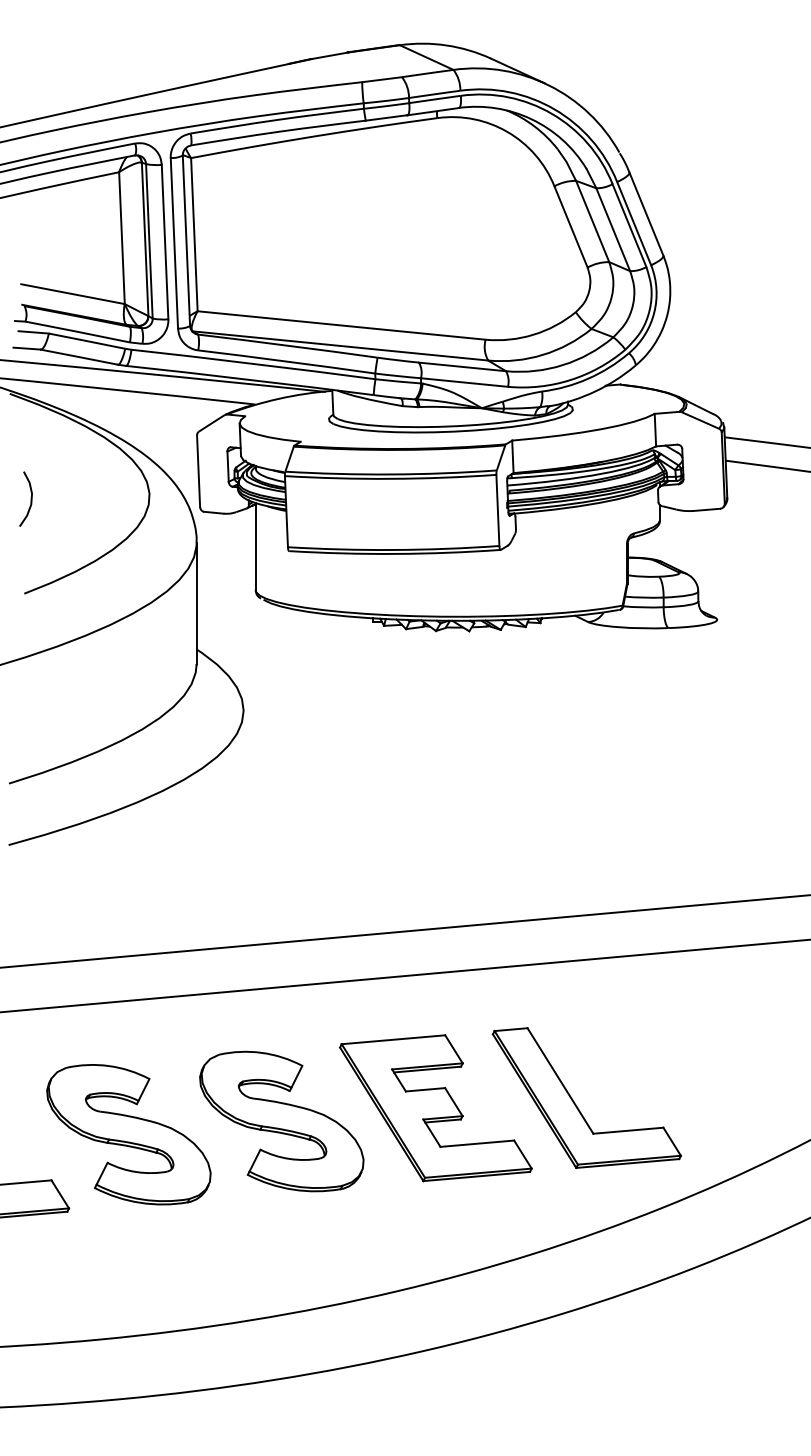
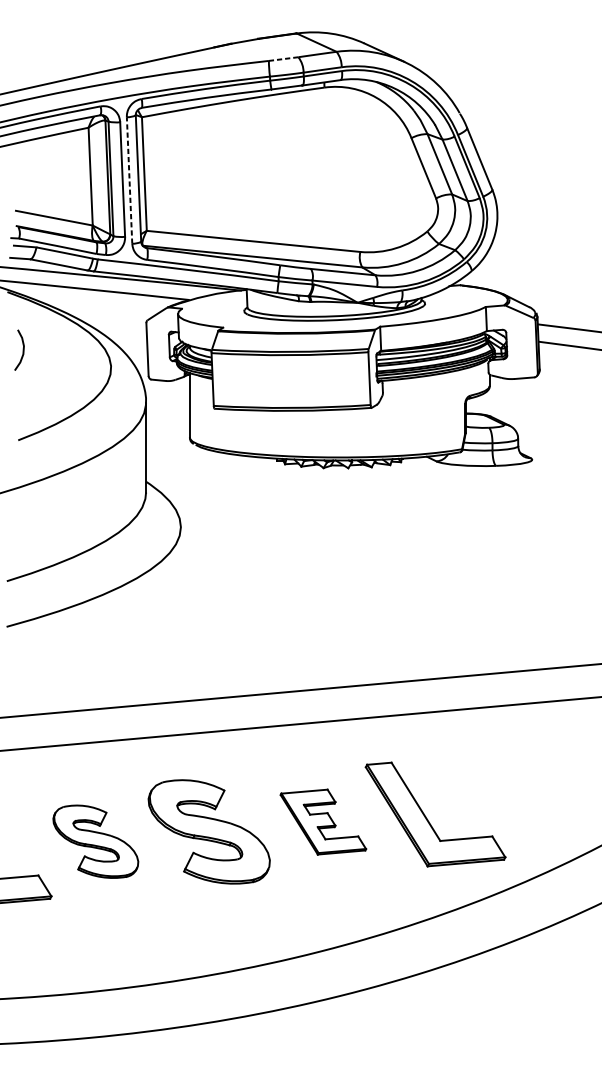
line: (382, 79) -> (283, 58), solid -> dashed
line: (174, 242) -> (129, 179), solid -> dashed
curve: (30, 498) -> (22, 349), moved
part: (435, 1108) -> (323, 822), size x0.6
part: (128, 1134) -> (95, 841), size x0.7

